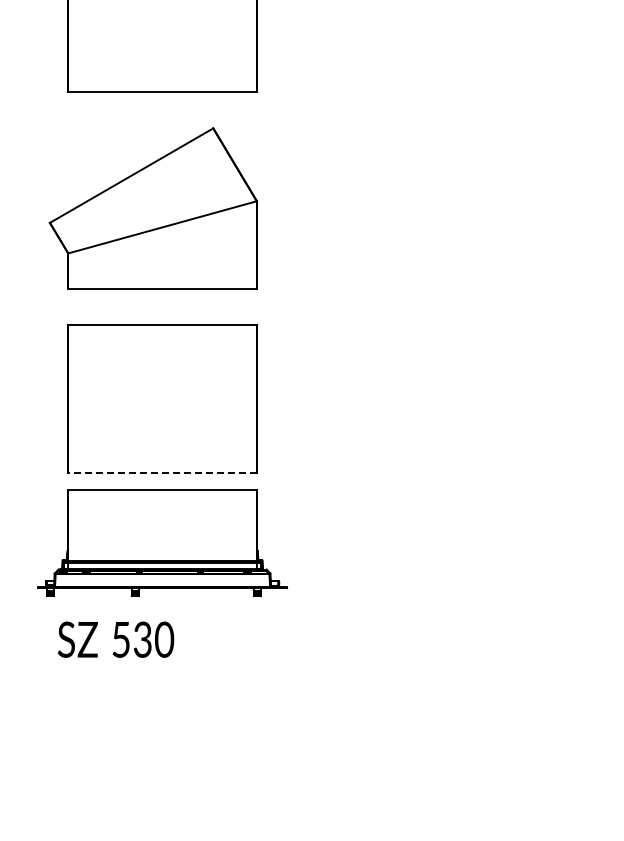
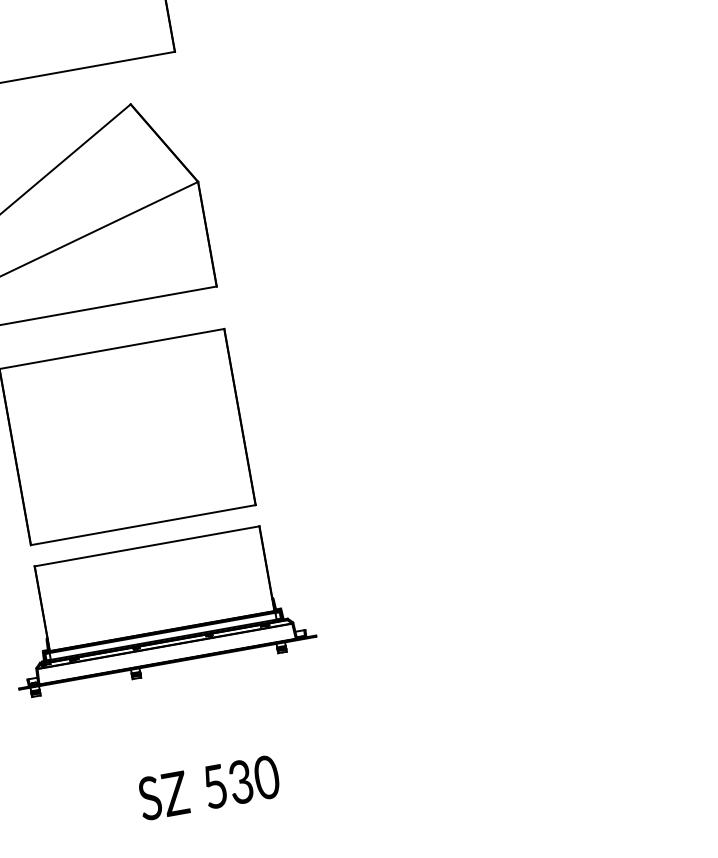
line: (162, 472) -> (143, 525), dashed -> solid
text: (116, 639) -> (209, 787), moved

